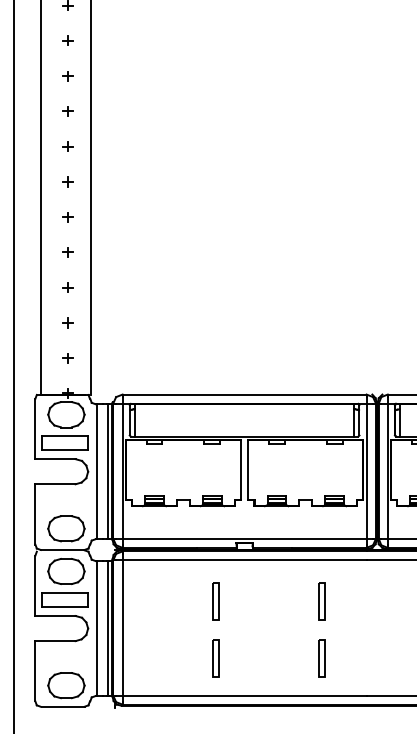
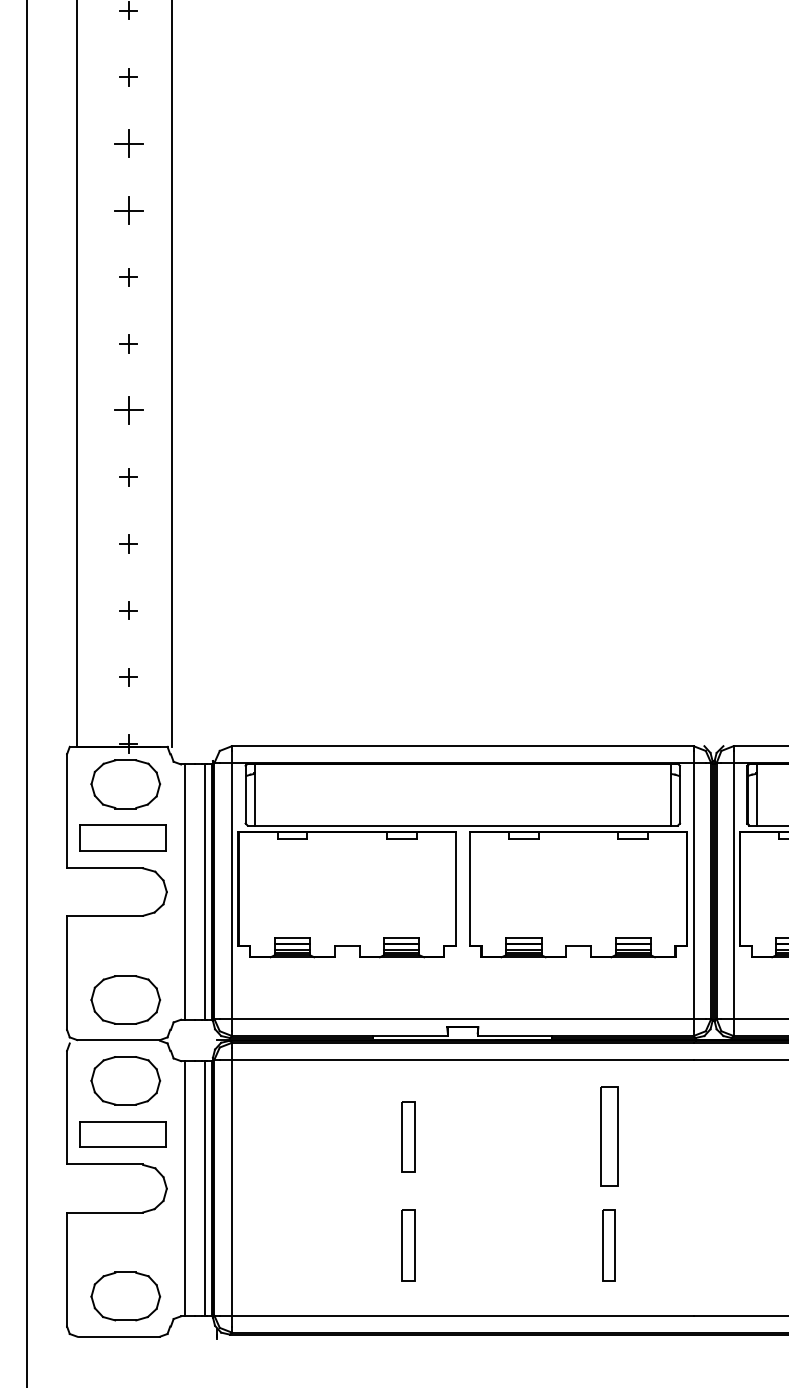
part: (67, 76) -> (127, 144), size x1.6
part: (67, 111) -> (127, 210), size x1.6
part: (67, 217) -> (127, 411), size x1.6
part: (321, 601) -> (608, 1137), size x1.4

